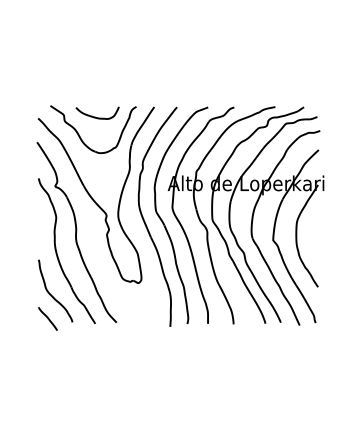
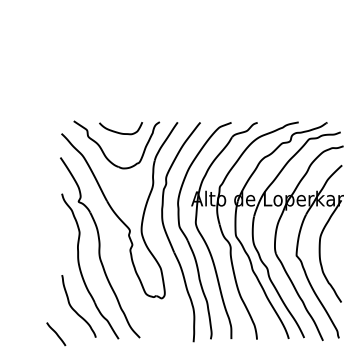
line: (47, 318) -> (55, 333), moved

